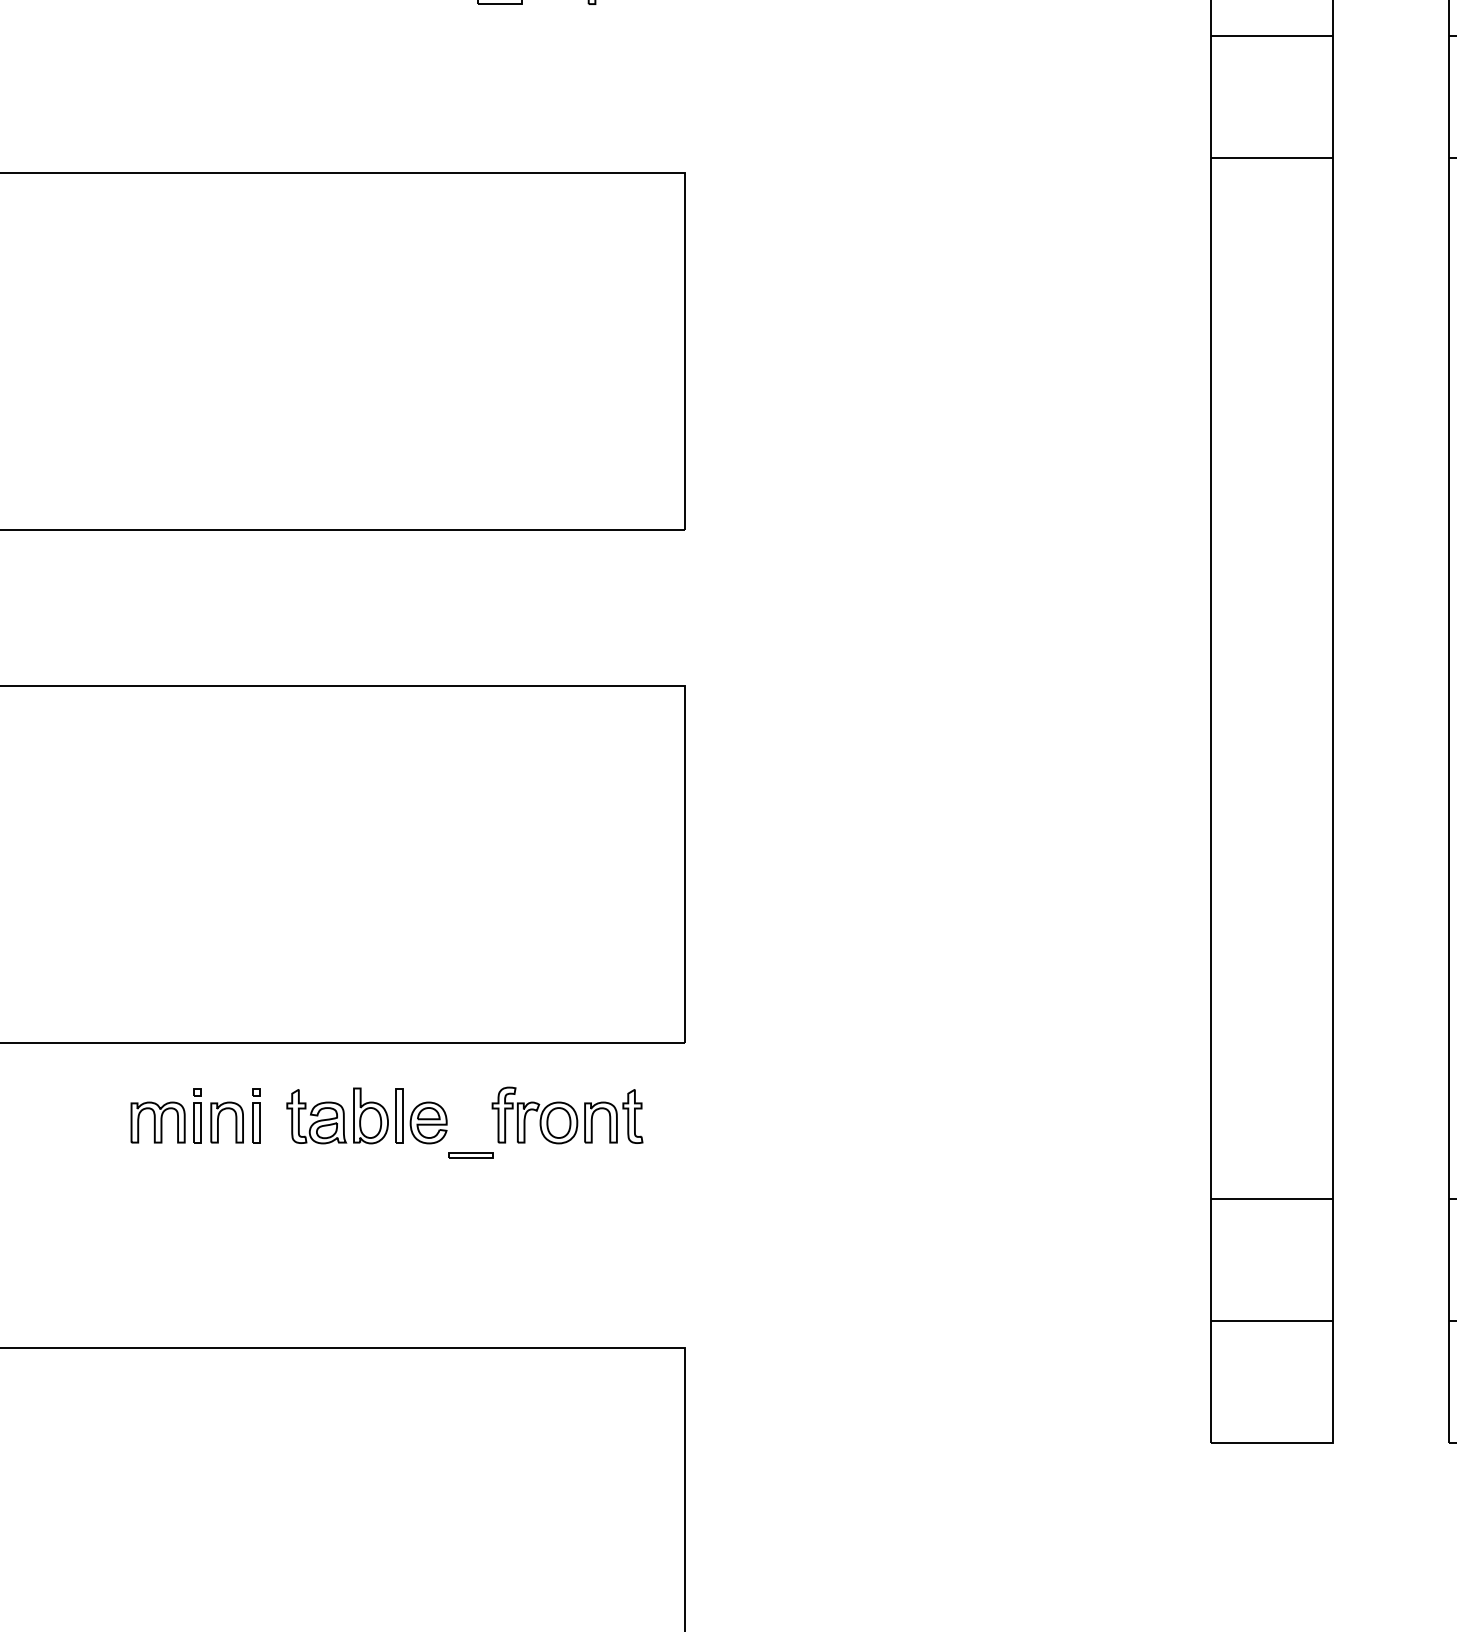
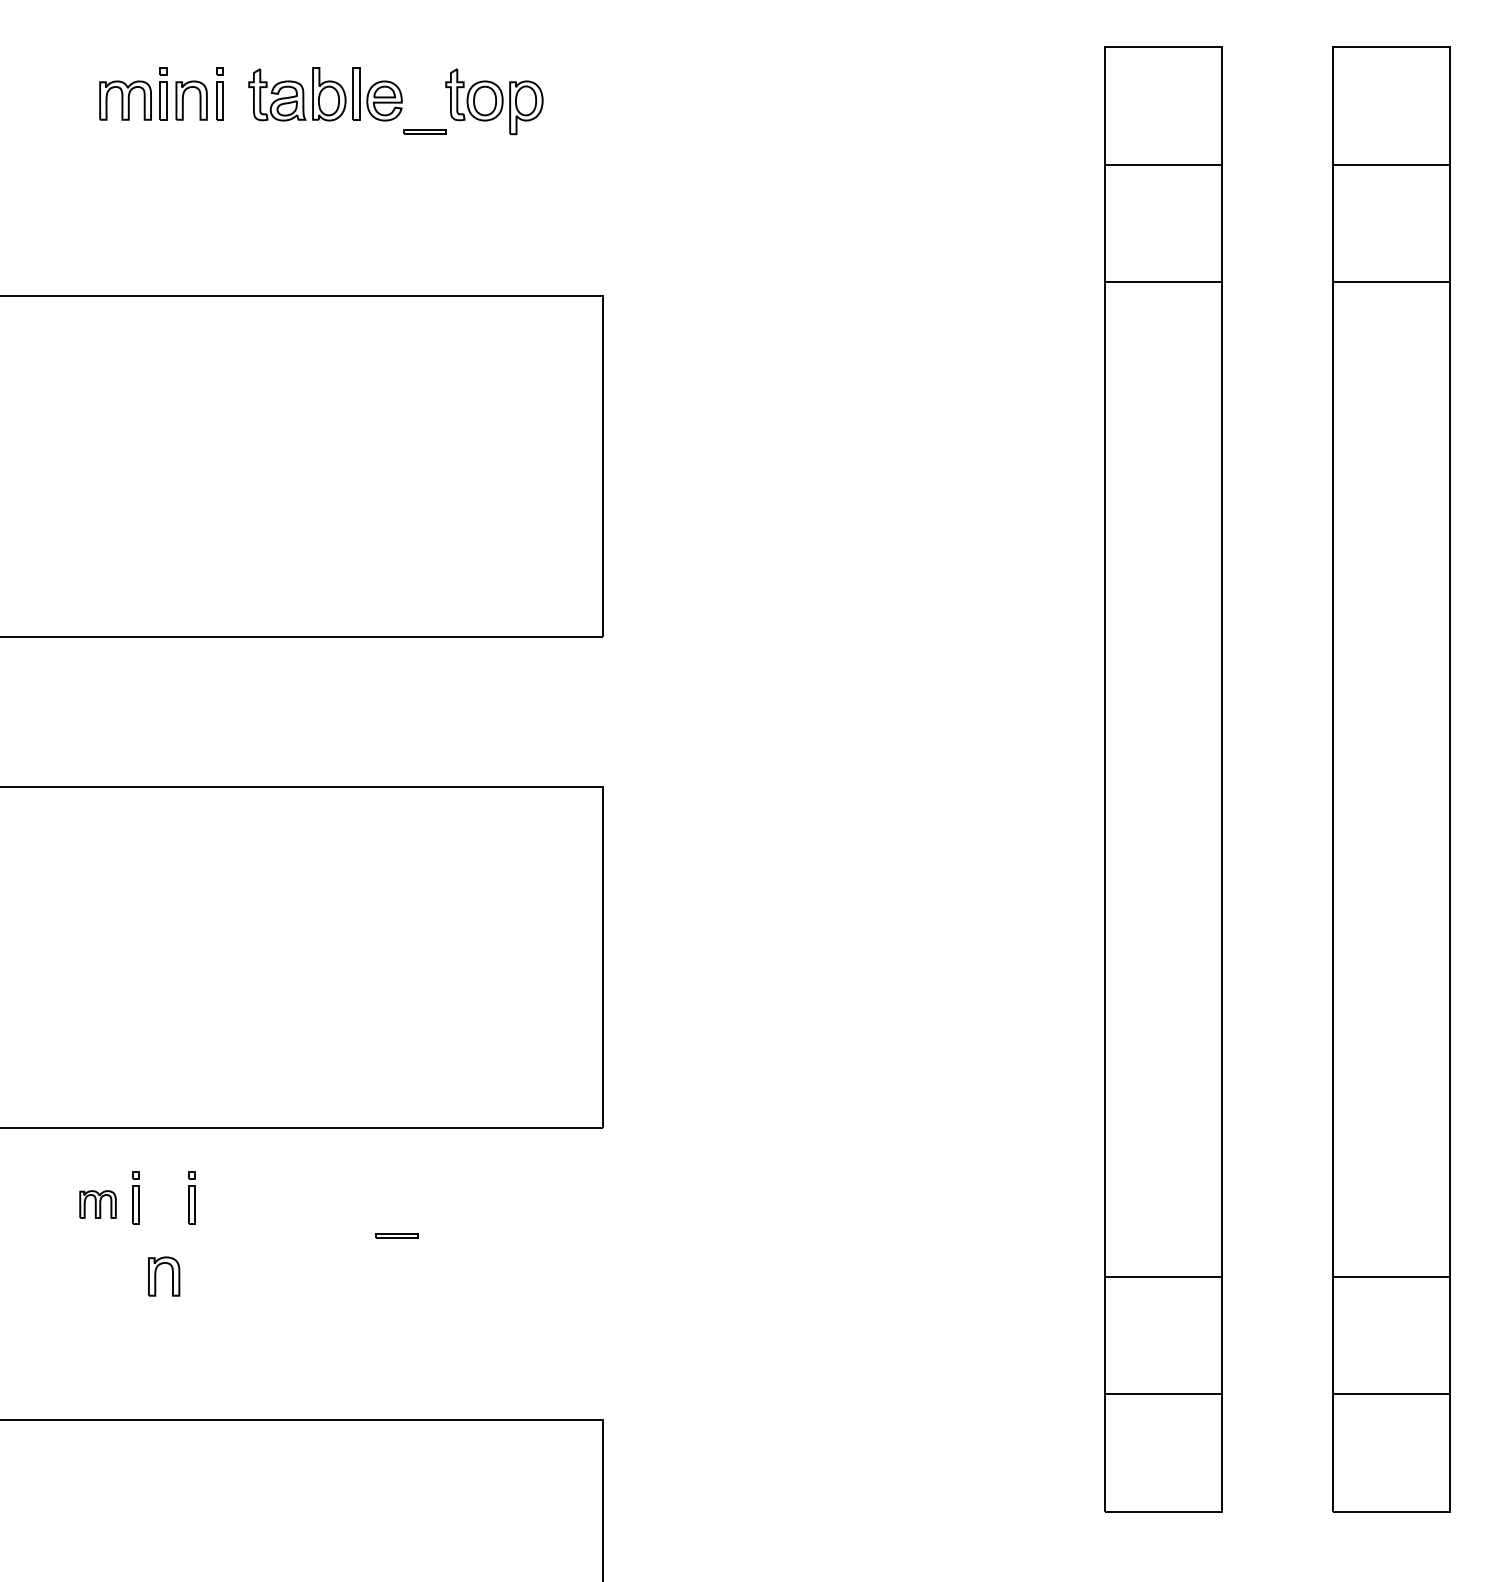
part: (567, 1115) -> (489, 1197), removed
part: (366, 1116) -> (297, 1198), removed
part: (157, 1122) -> (97, 1204), size x0.7
part: (219, 1122) -> (156, 1276), moved

